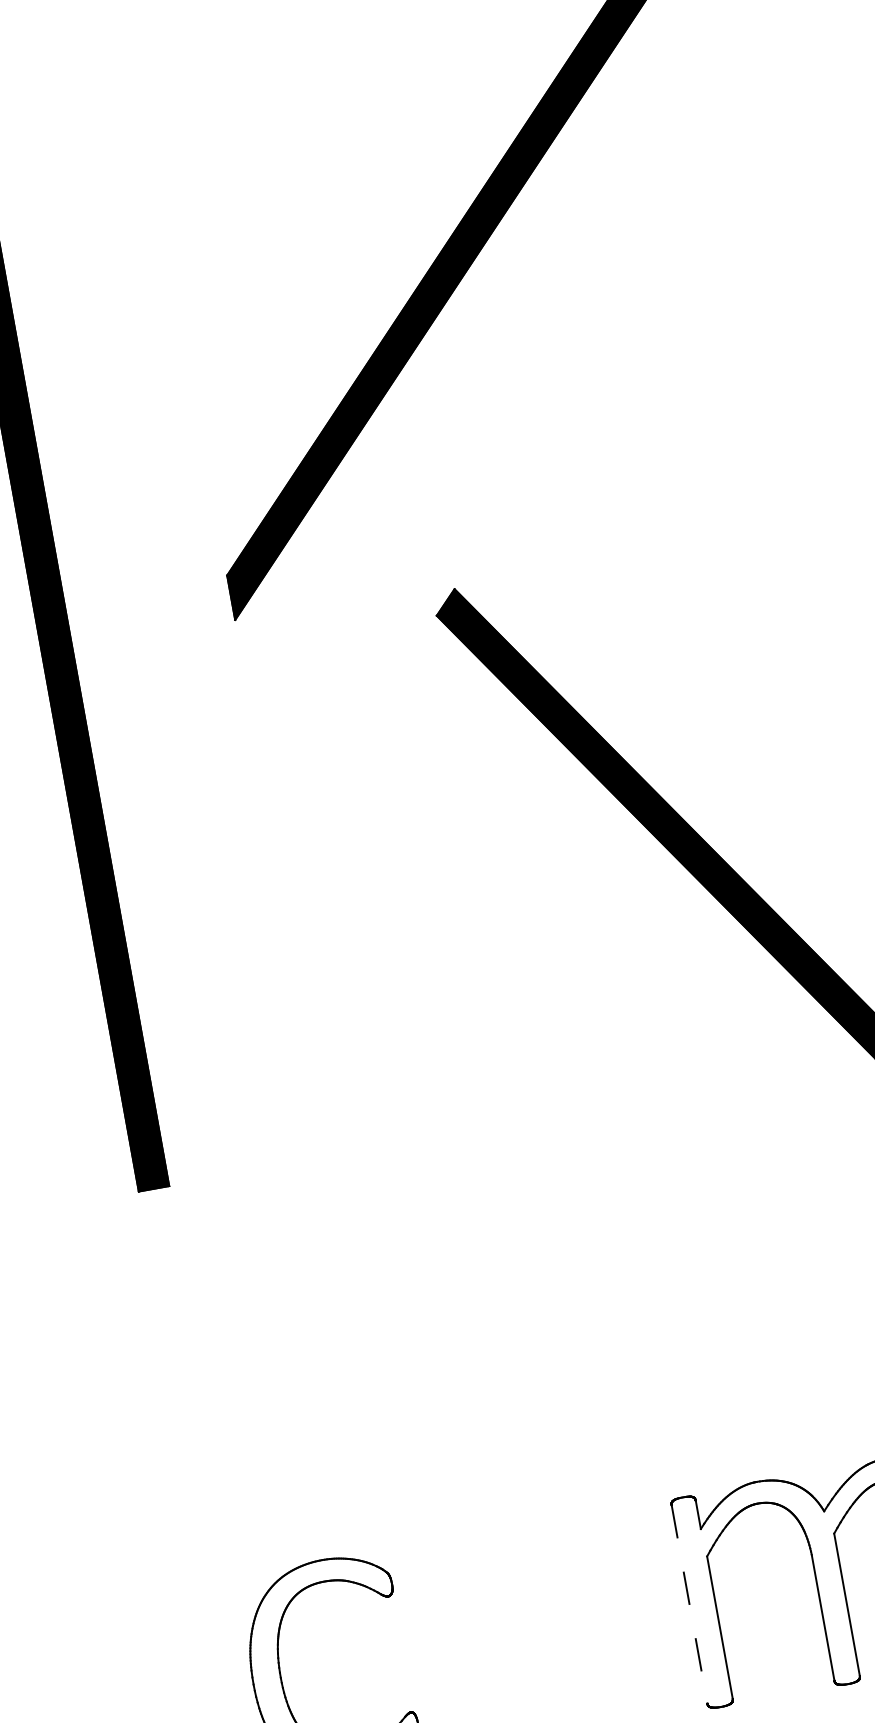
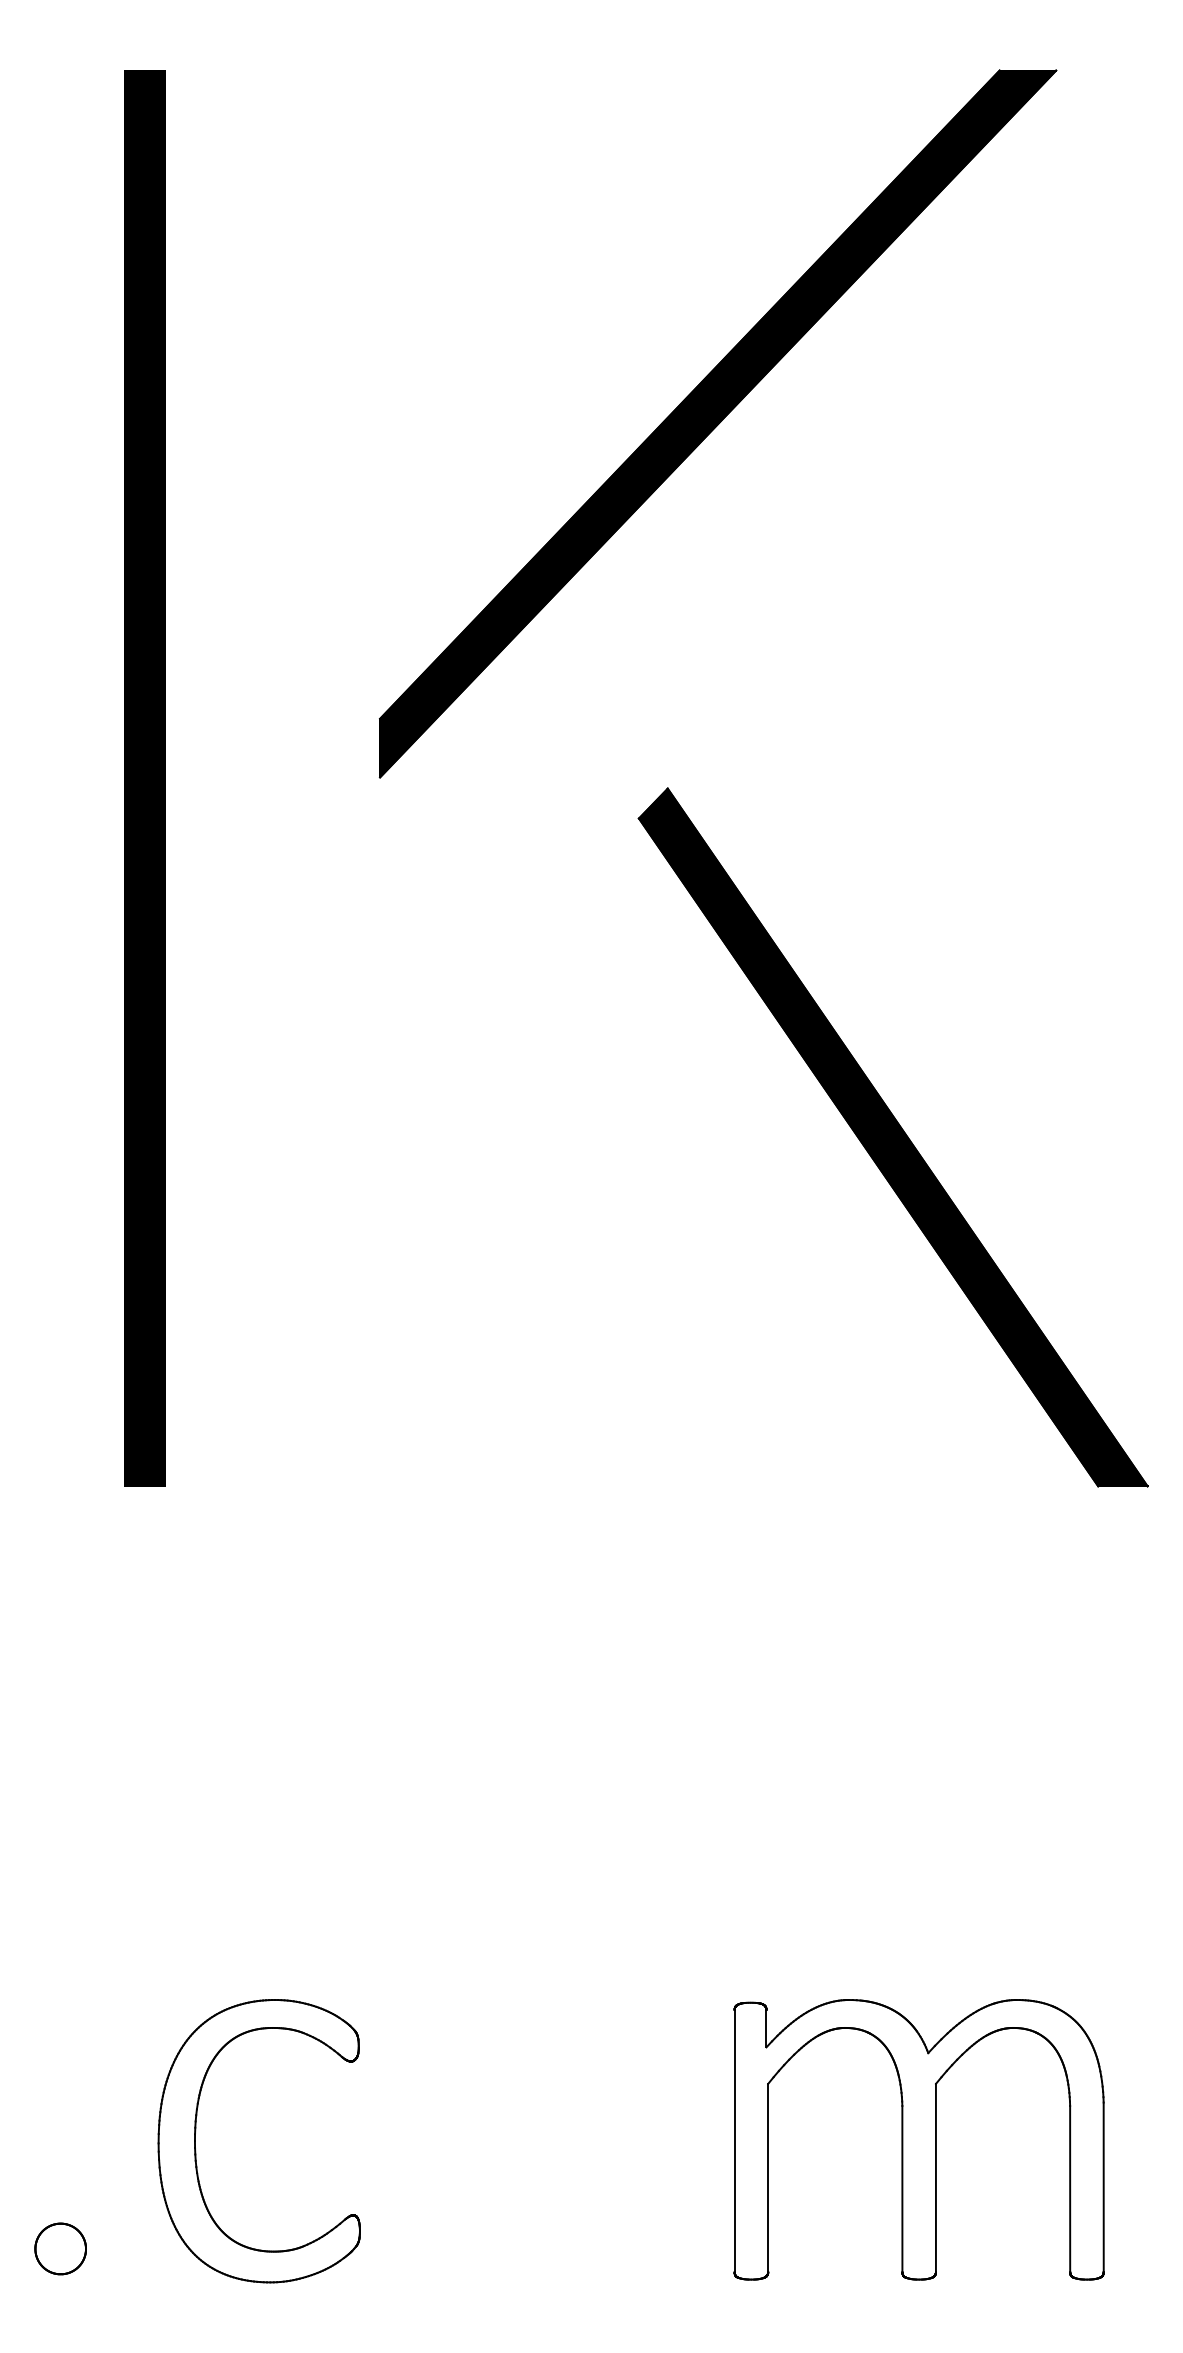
line: (689, 1604) -> (734, 2141), dashed -> solid

